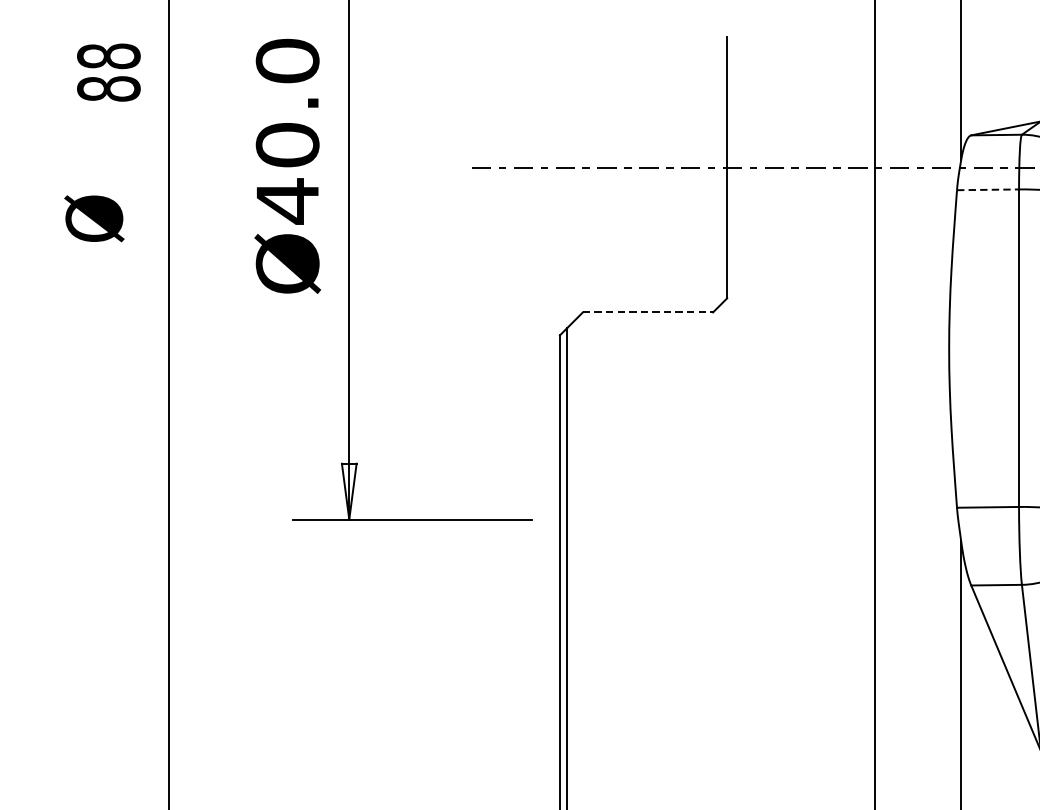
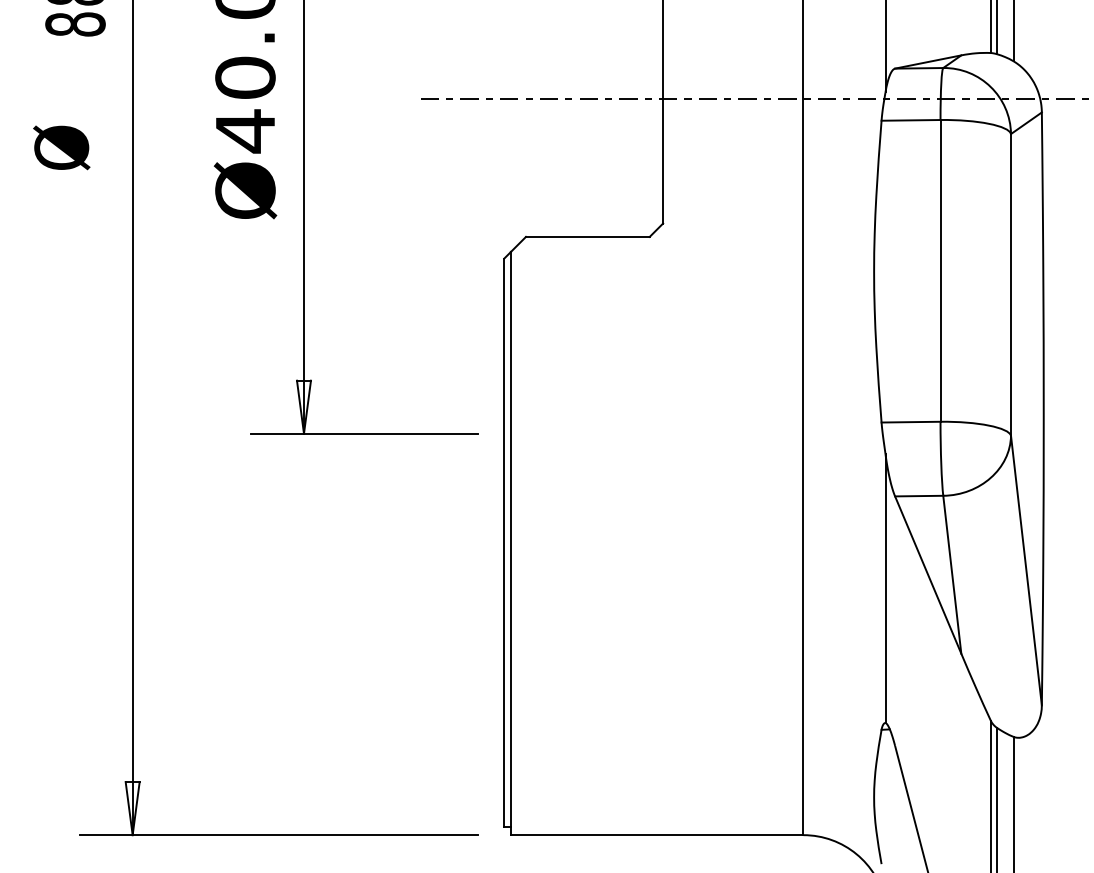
line: (988, 189) -> (911, 120), dashed -> solid
line: (647, 312) -> (587, 236), dashed -> solid

